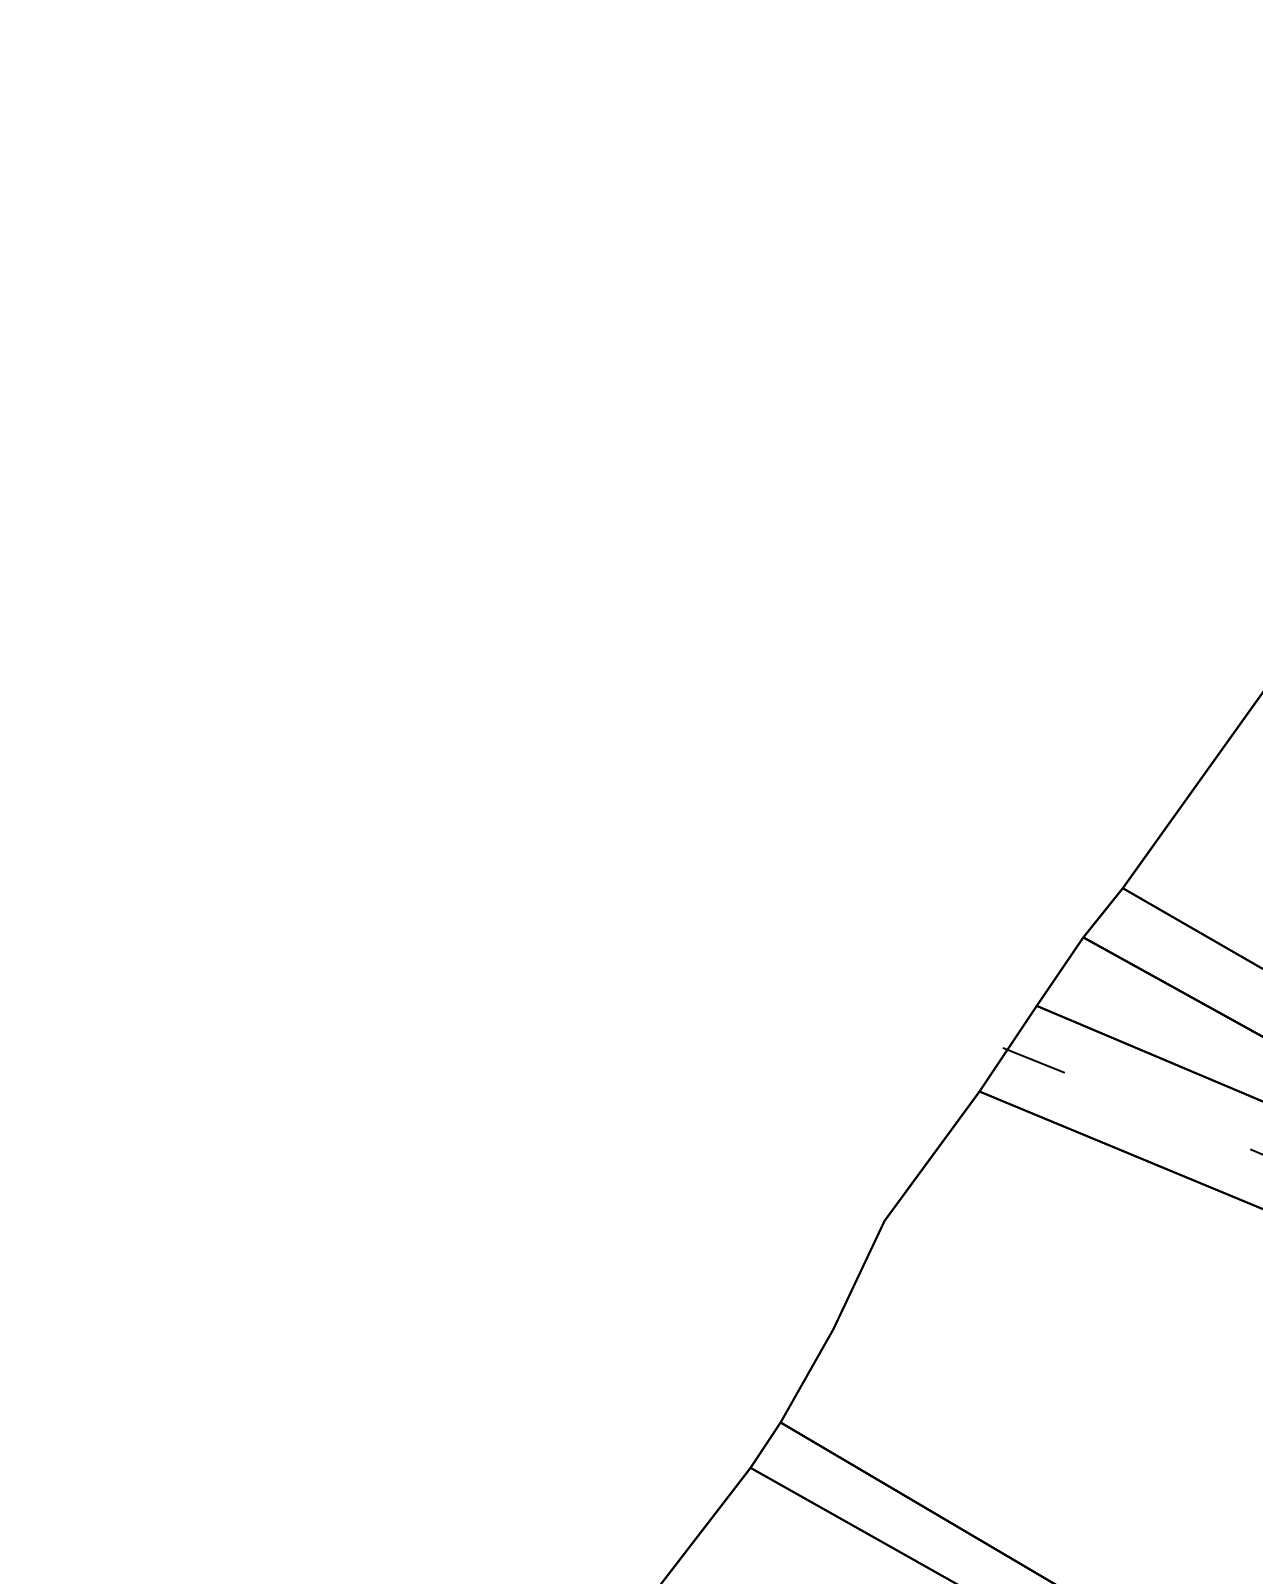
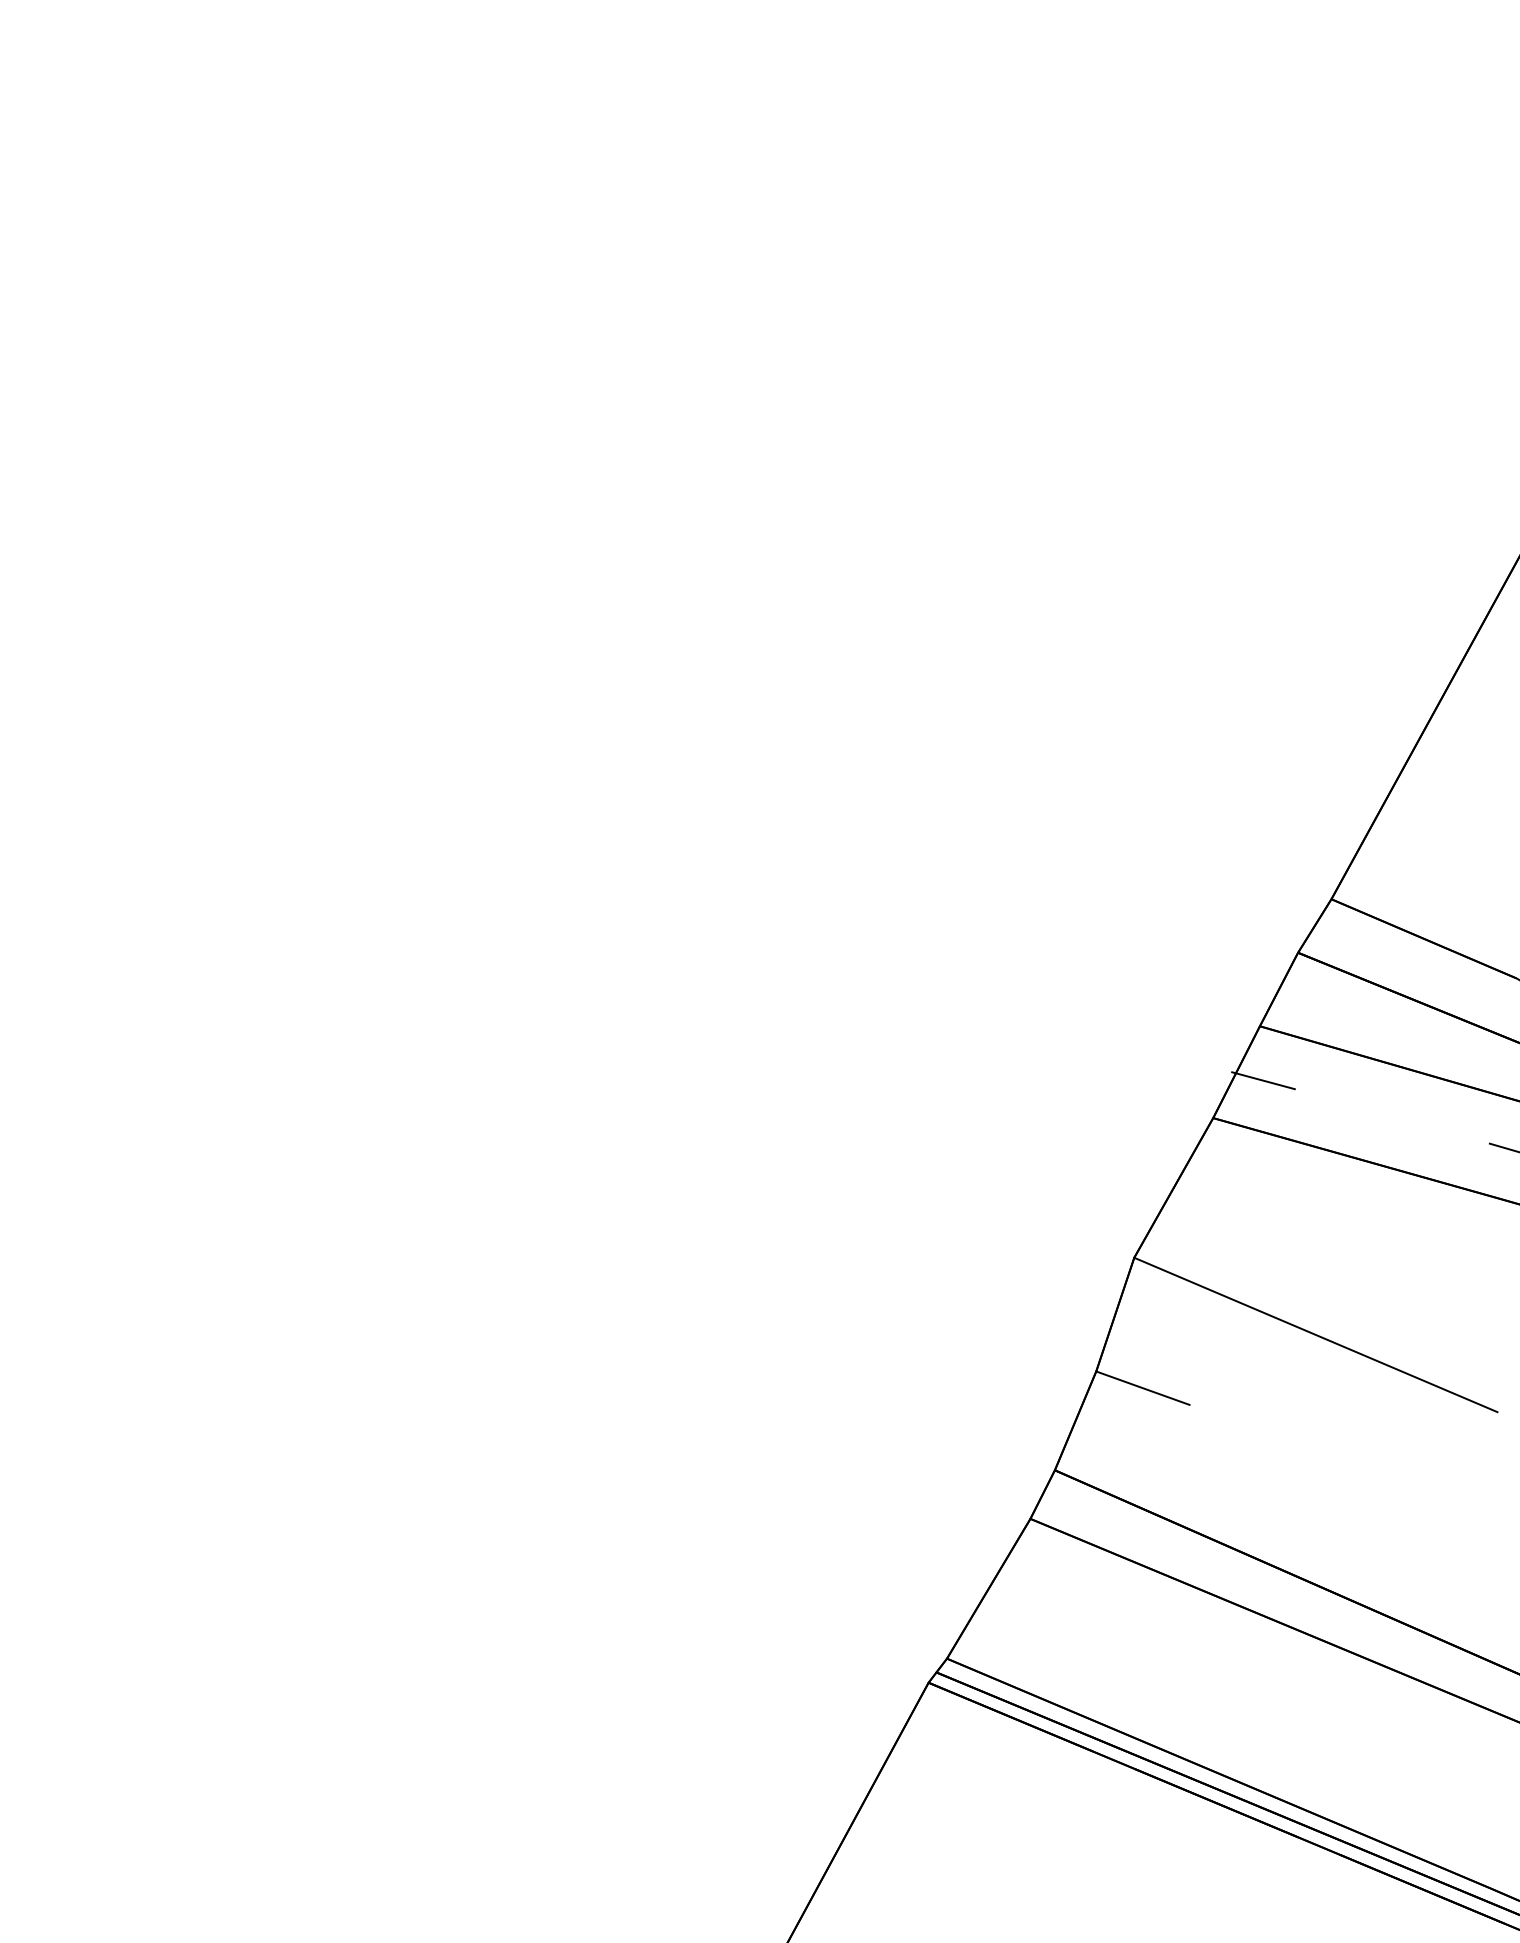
line: (1055, 1318) -> (1315, 1334), added
line: (877, 1350) -> (1142, 1387), added

